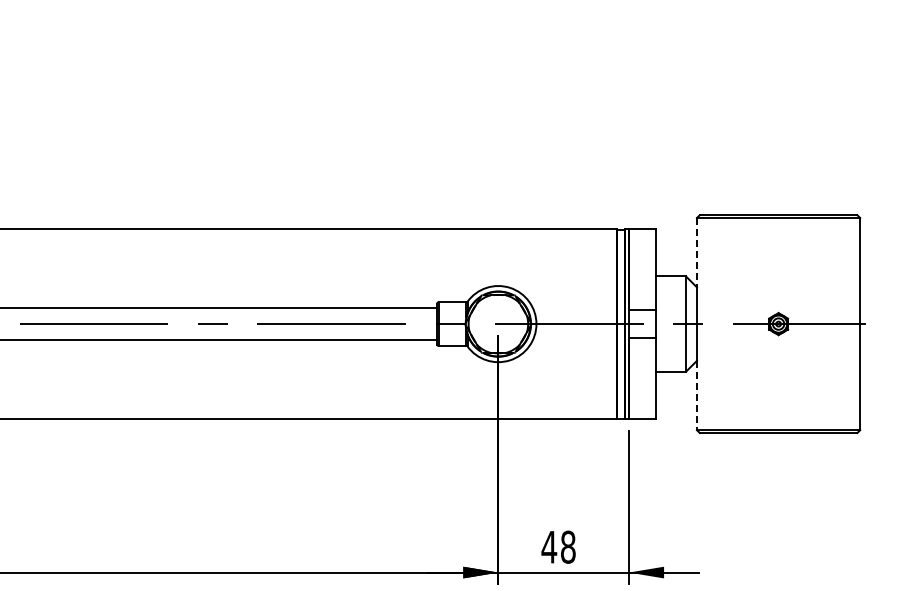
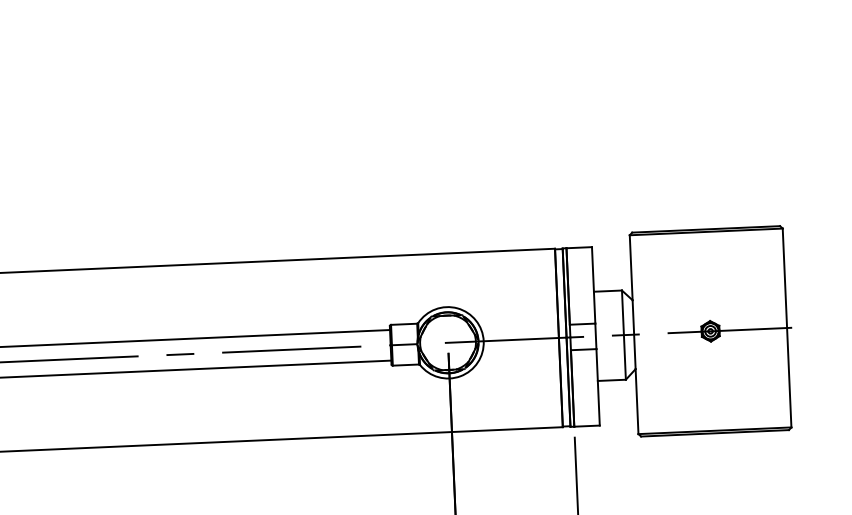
line: (696, 252) -> (630, 267), dashed -> solid
line: (696, 395) -> (636, 401), dashed -> solid

